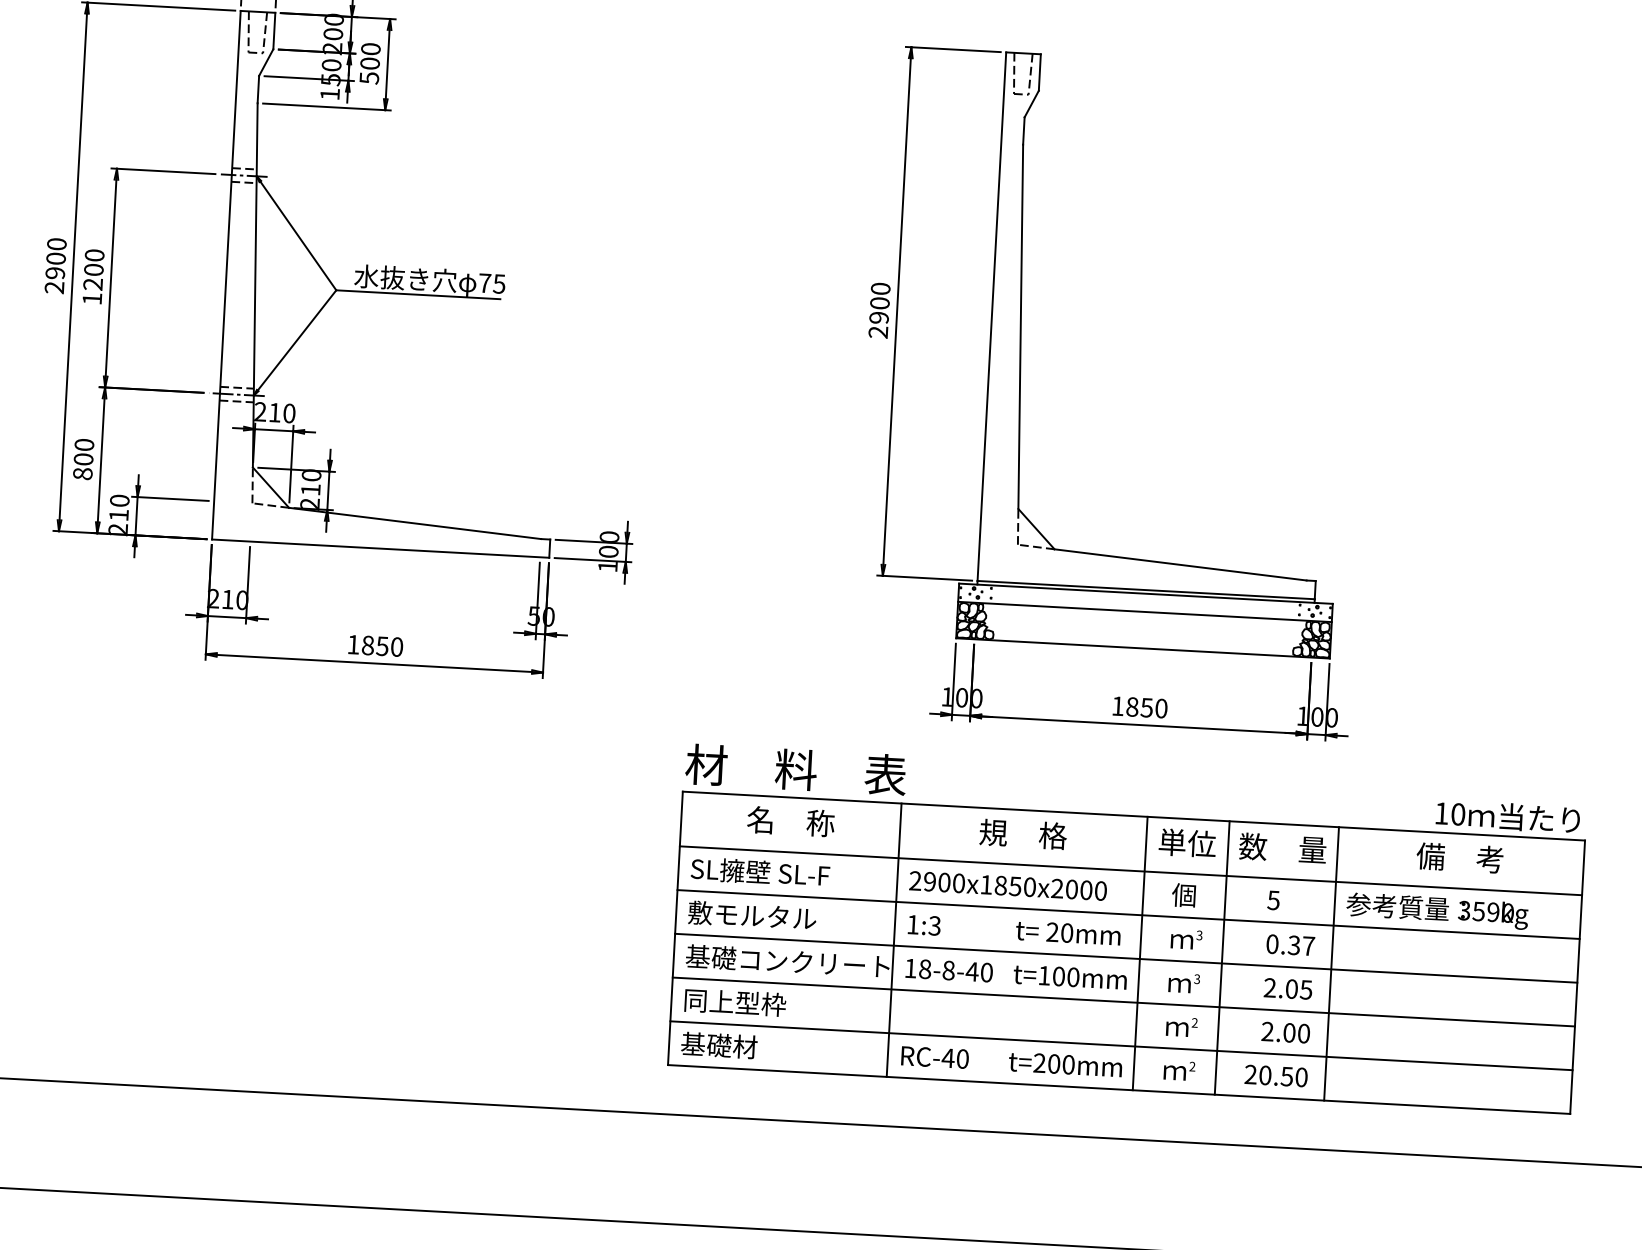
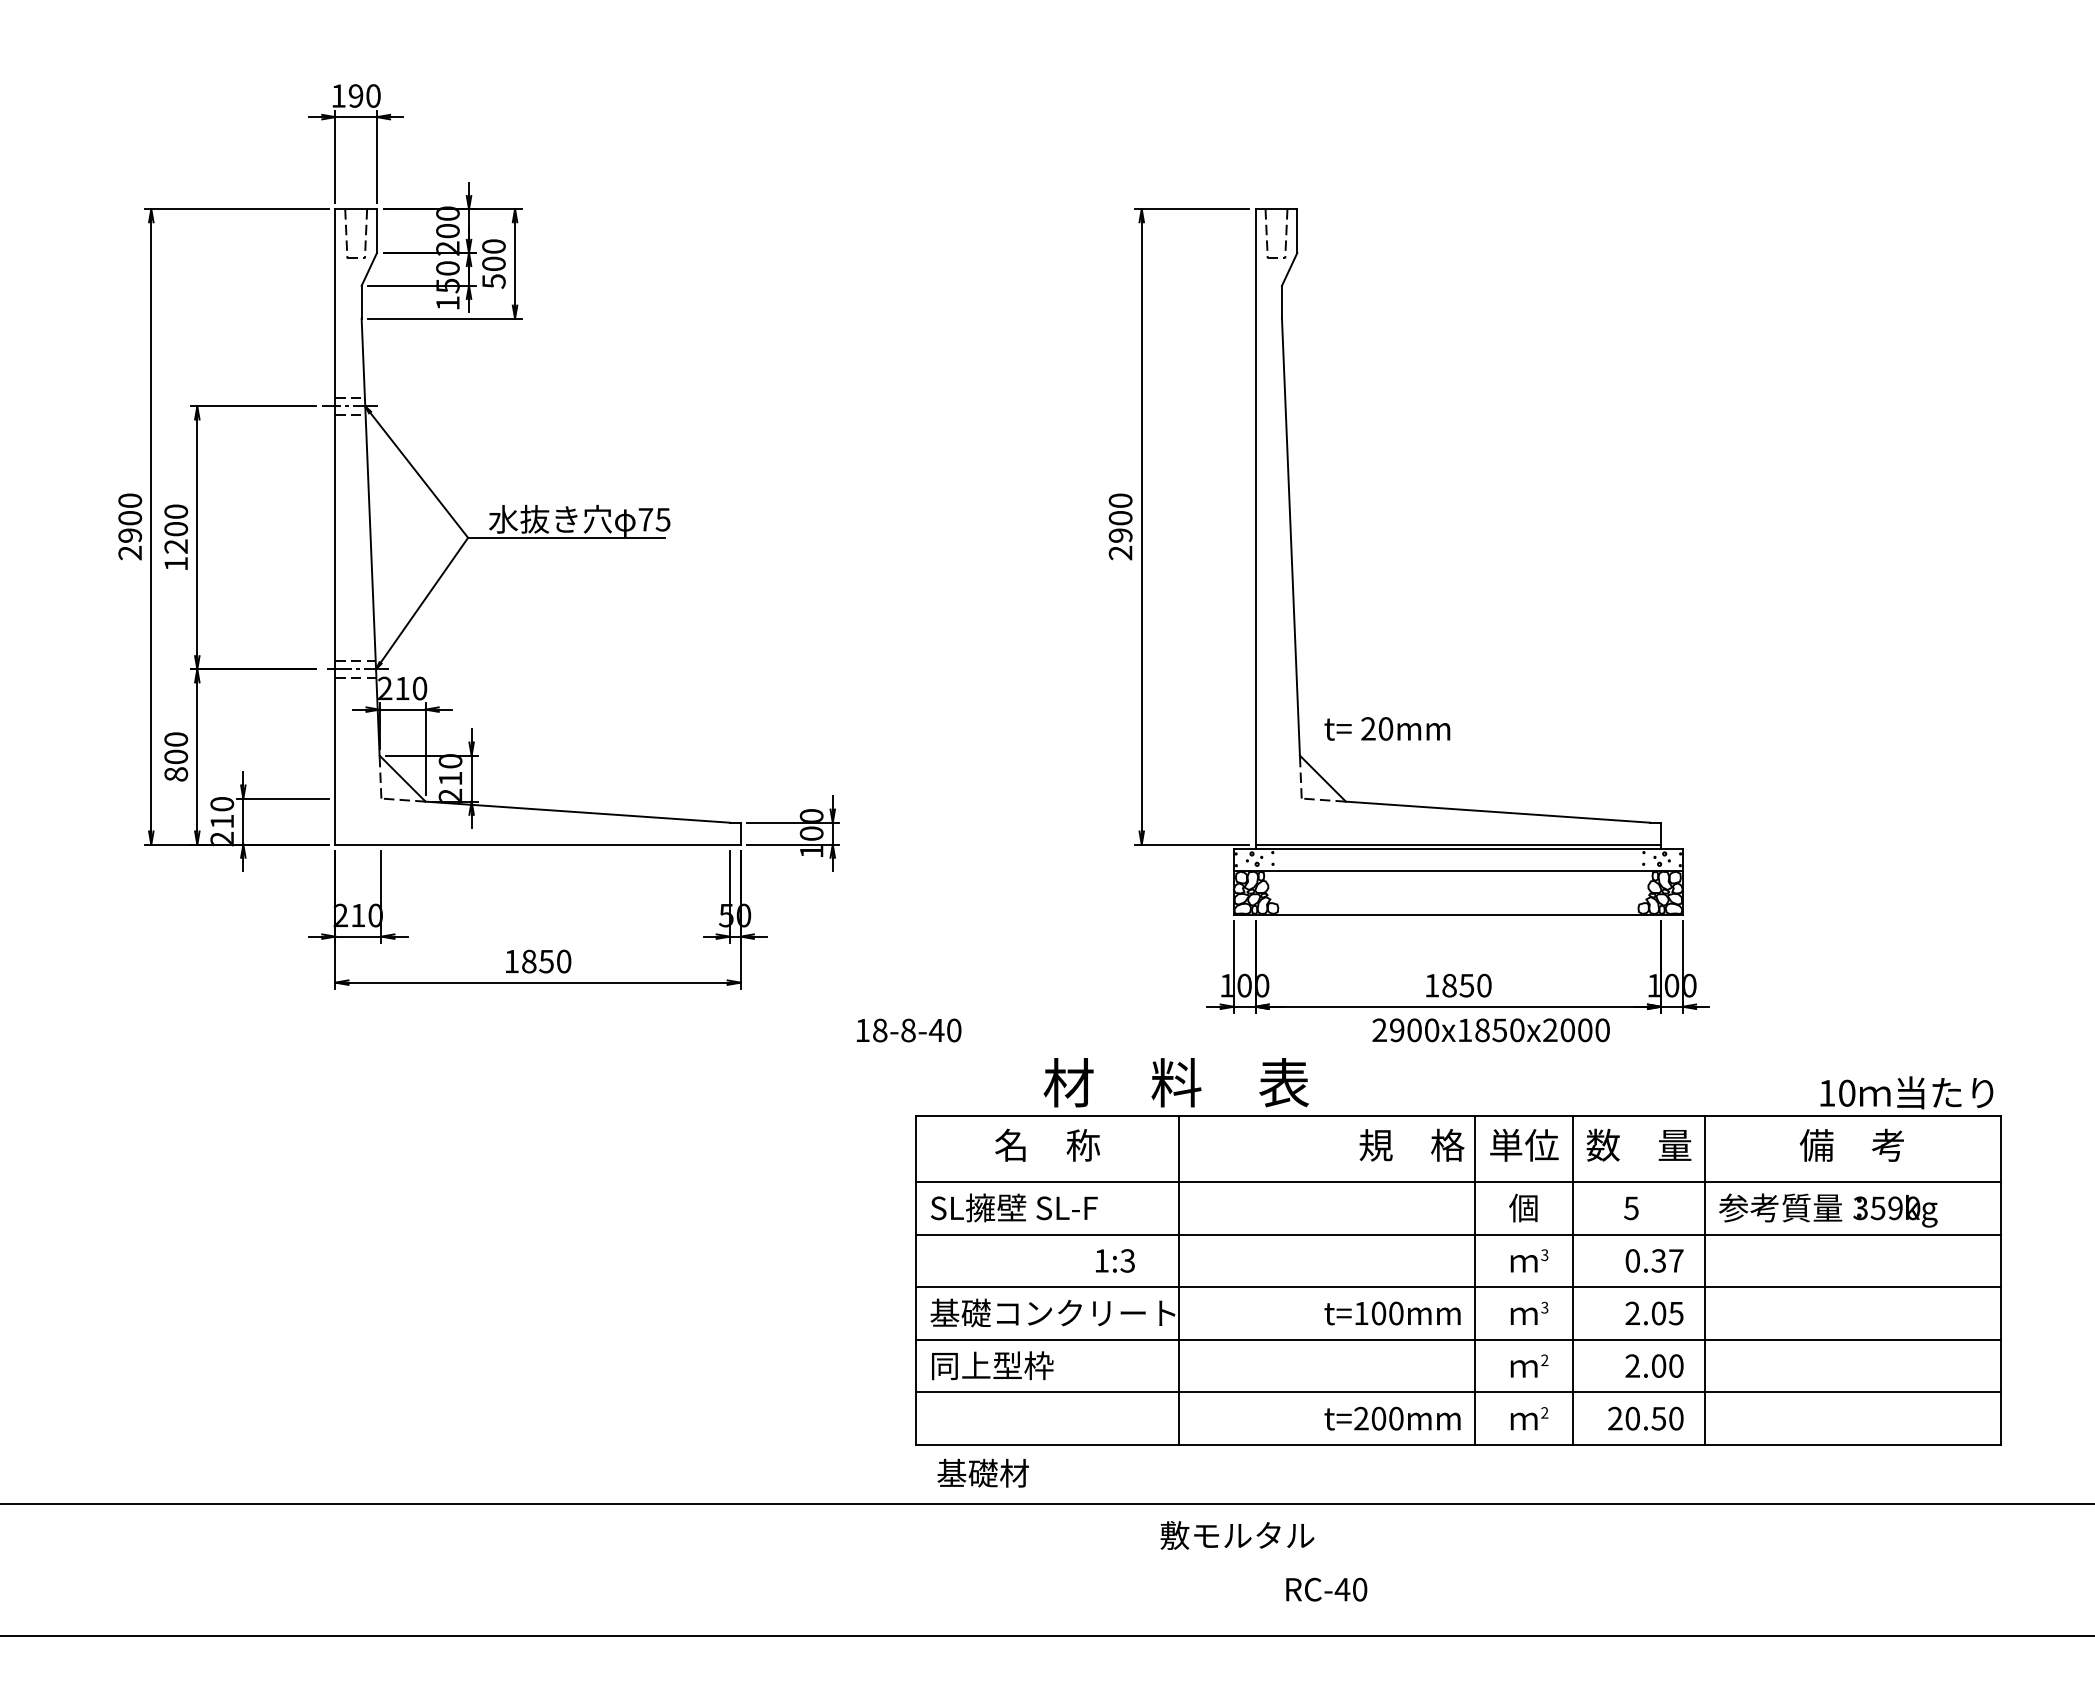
text: (795, 769) -> (1175, 1082), moved
text: (1022, 833) -> (1411, 1144), moved
text: (1007, 886) -> (1490, 1030), moved
text: (752, 915) -> (1237, 1535), moved
text: (924, 925) -> (1115, 1260), moved
text: (1068, 932) -> (1387, 728), moved
text: (949, 970) -> (909, 1030), moved
text: (718, 1044) -> (982, 1472), moved
text: (934, 1057) -> (1326, 1589), moved

